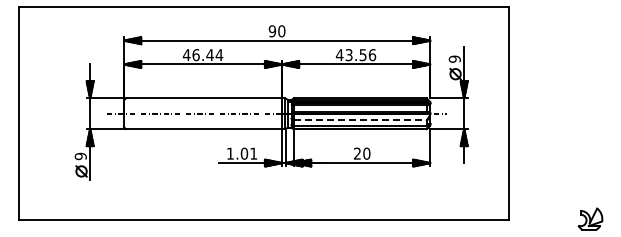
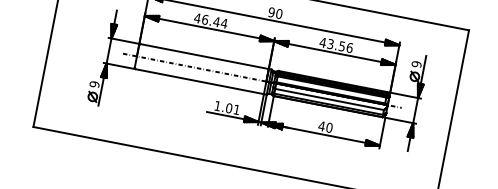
line: (360, 120) -> (329, 99), dashed -> solid
text: (357, 153) -> (321, 126), 20 -> 40

